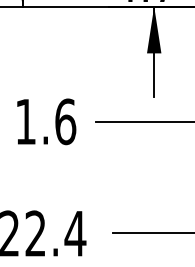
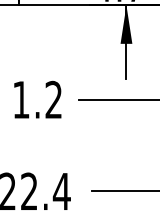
text: (65, 121) -> (53, 99), 1.6 -> 1.2

